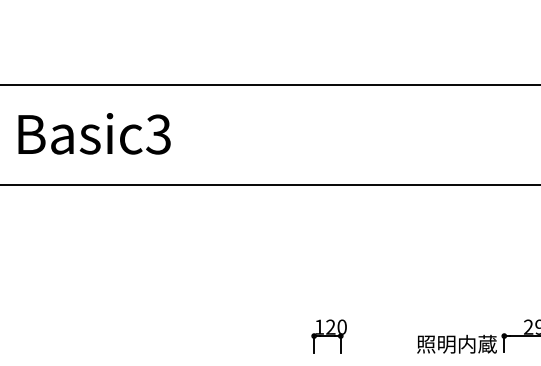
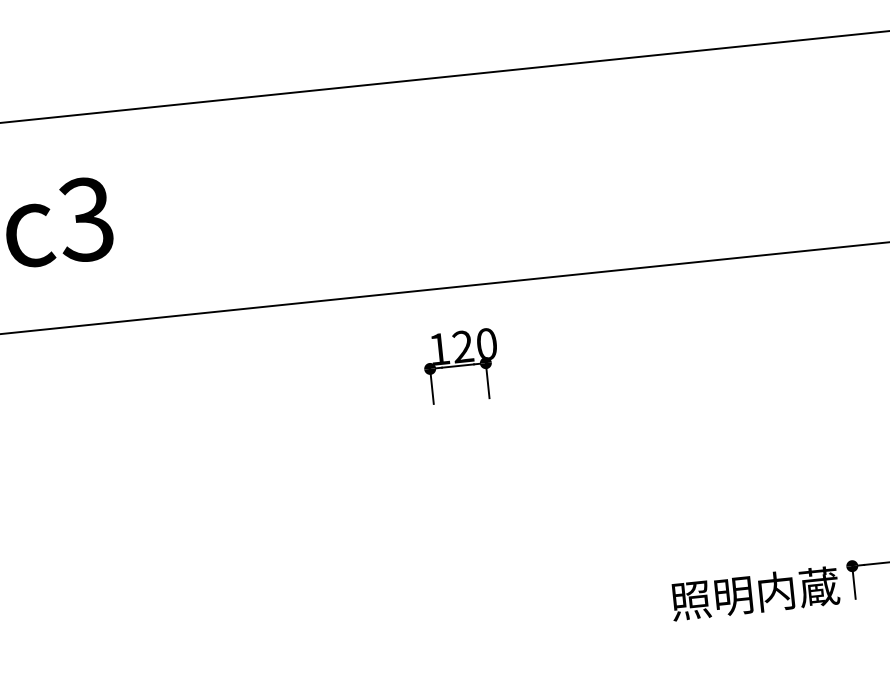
part: (328, 336) -> (460, 366), moved

